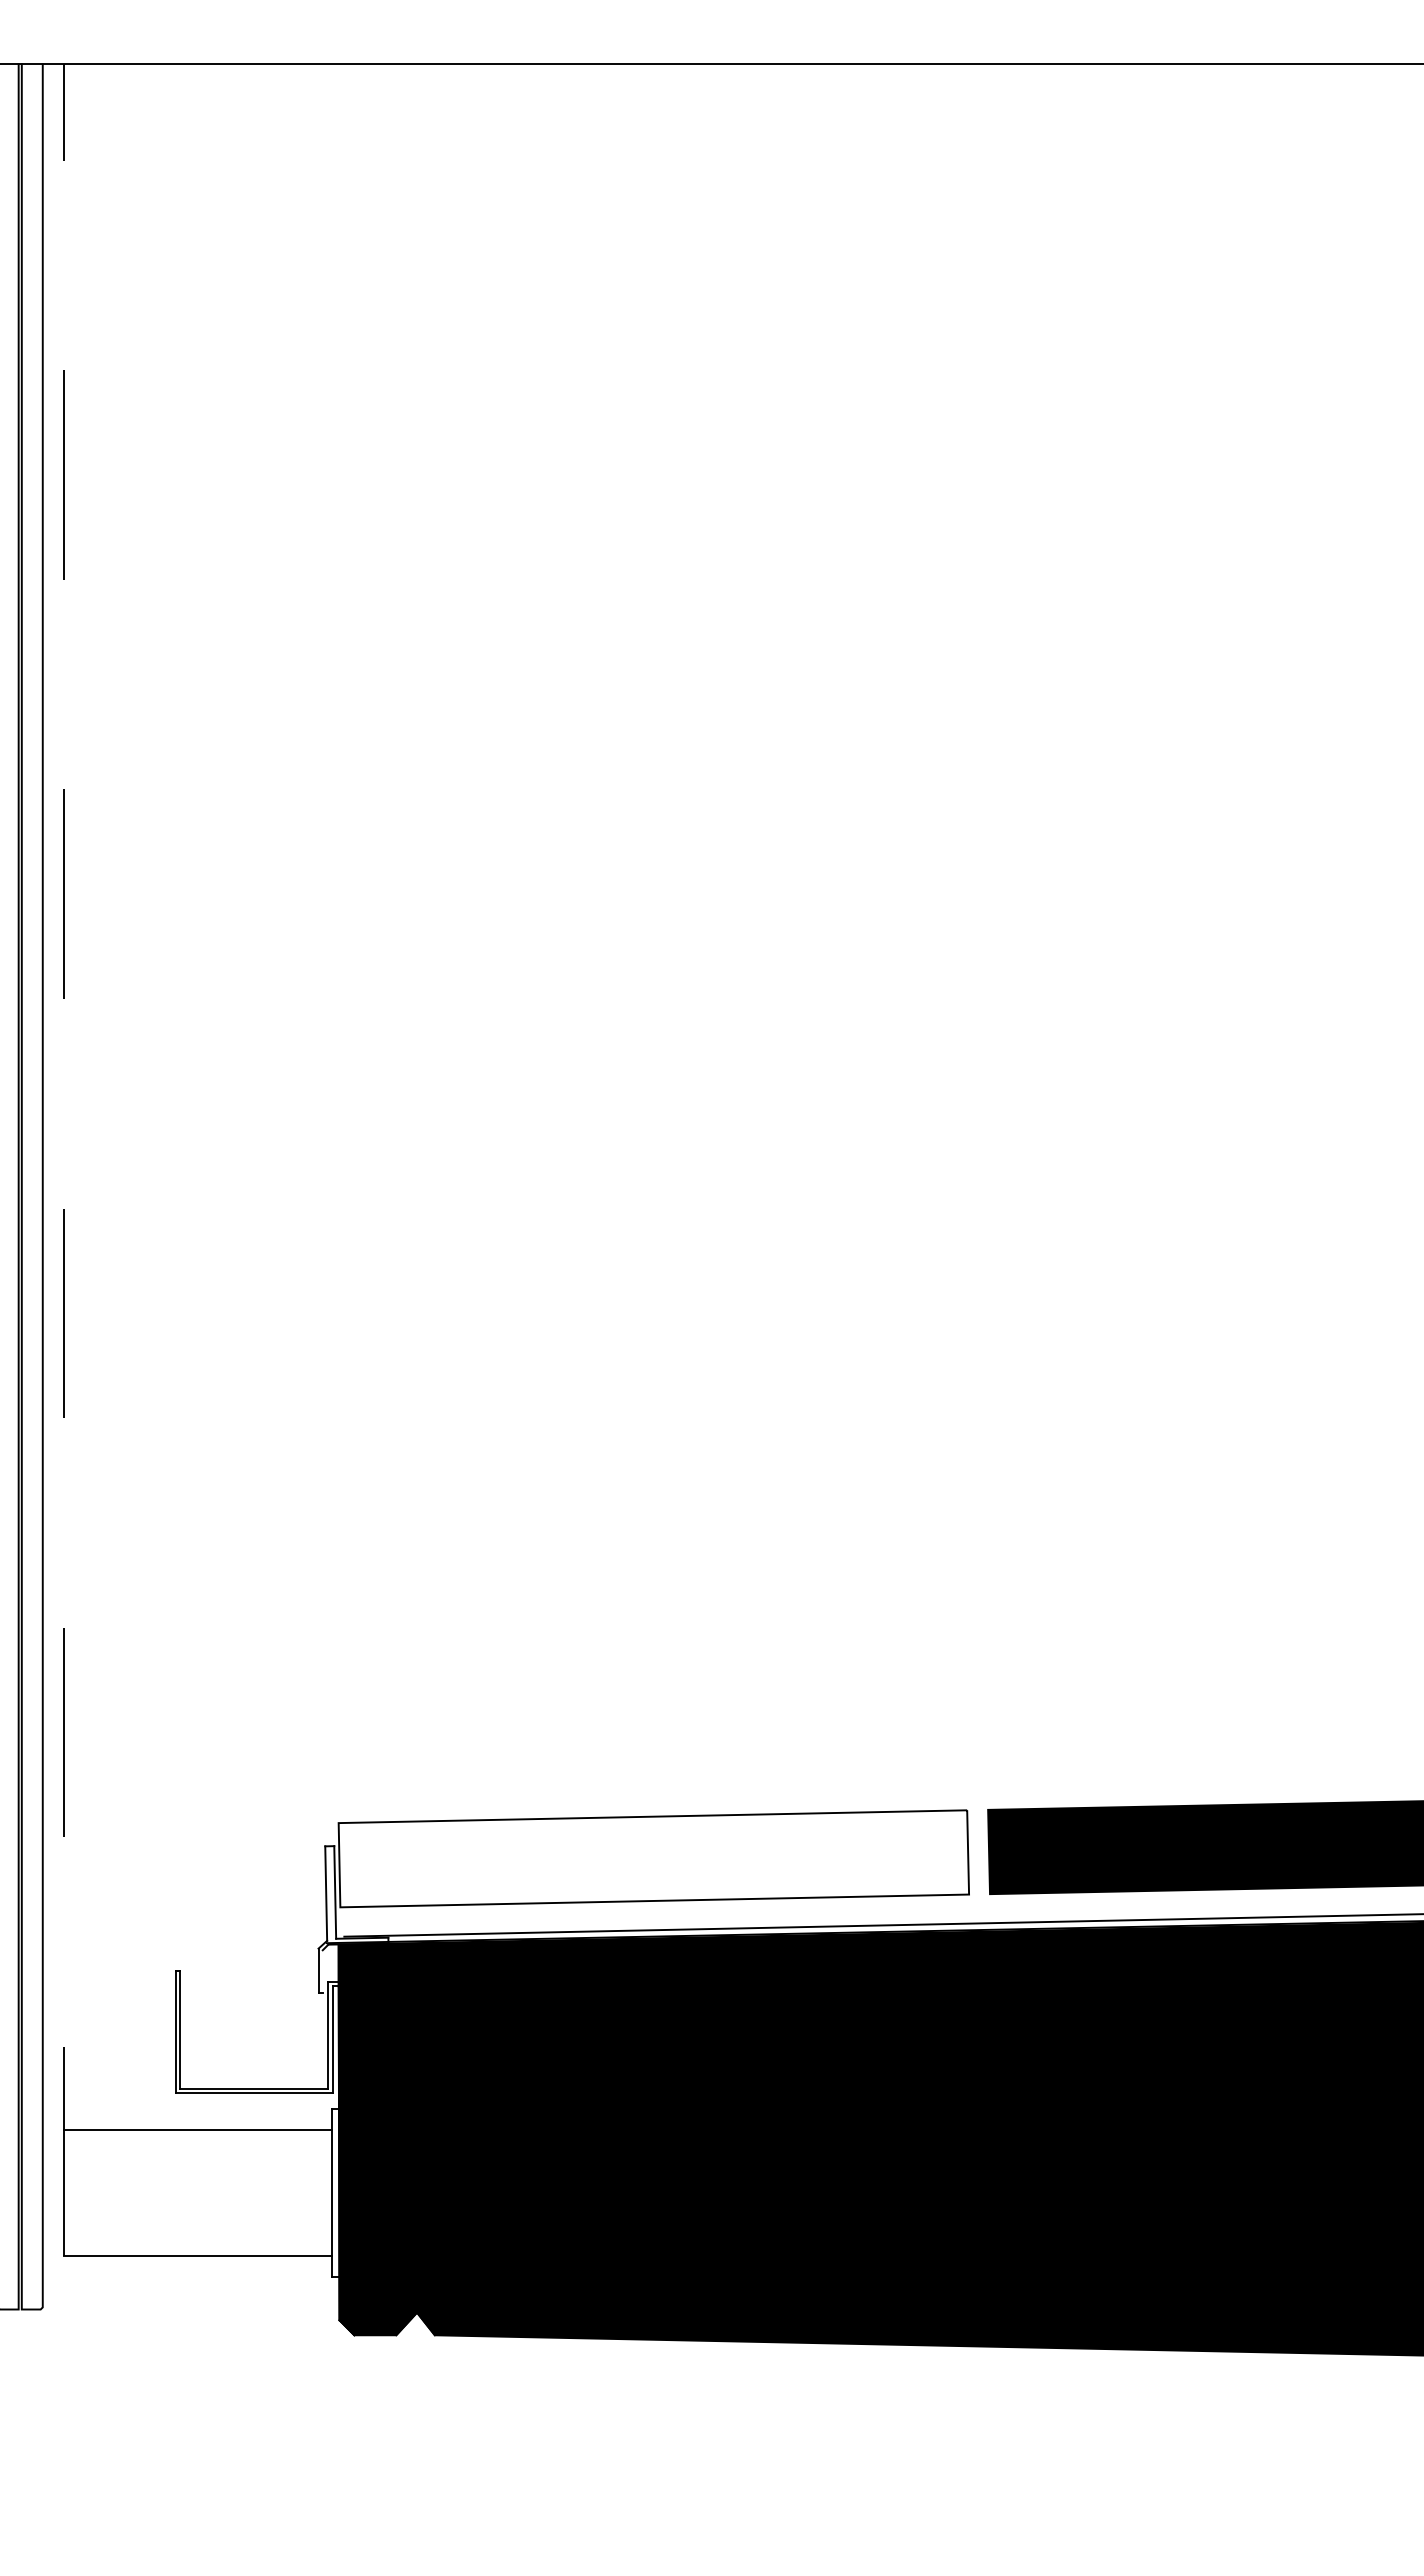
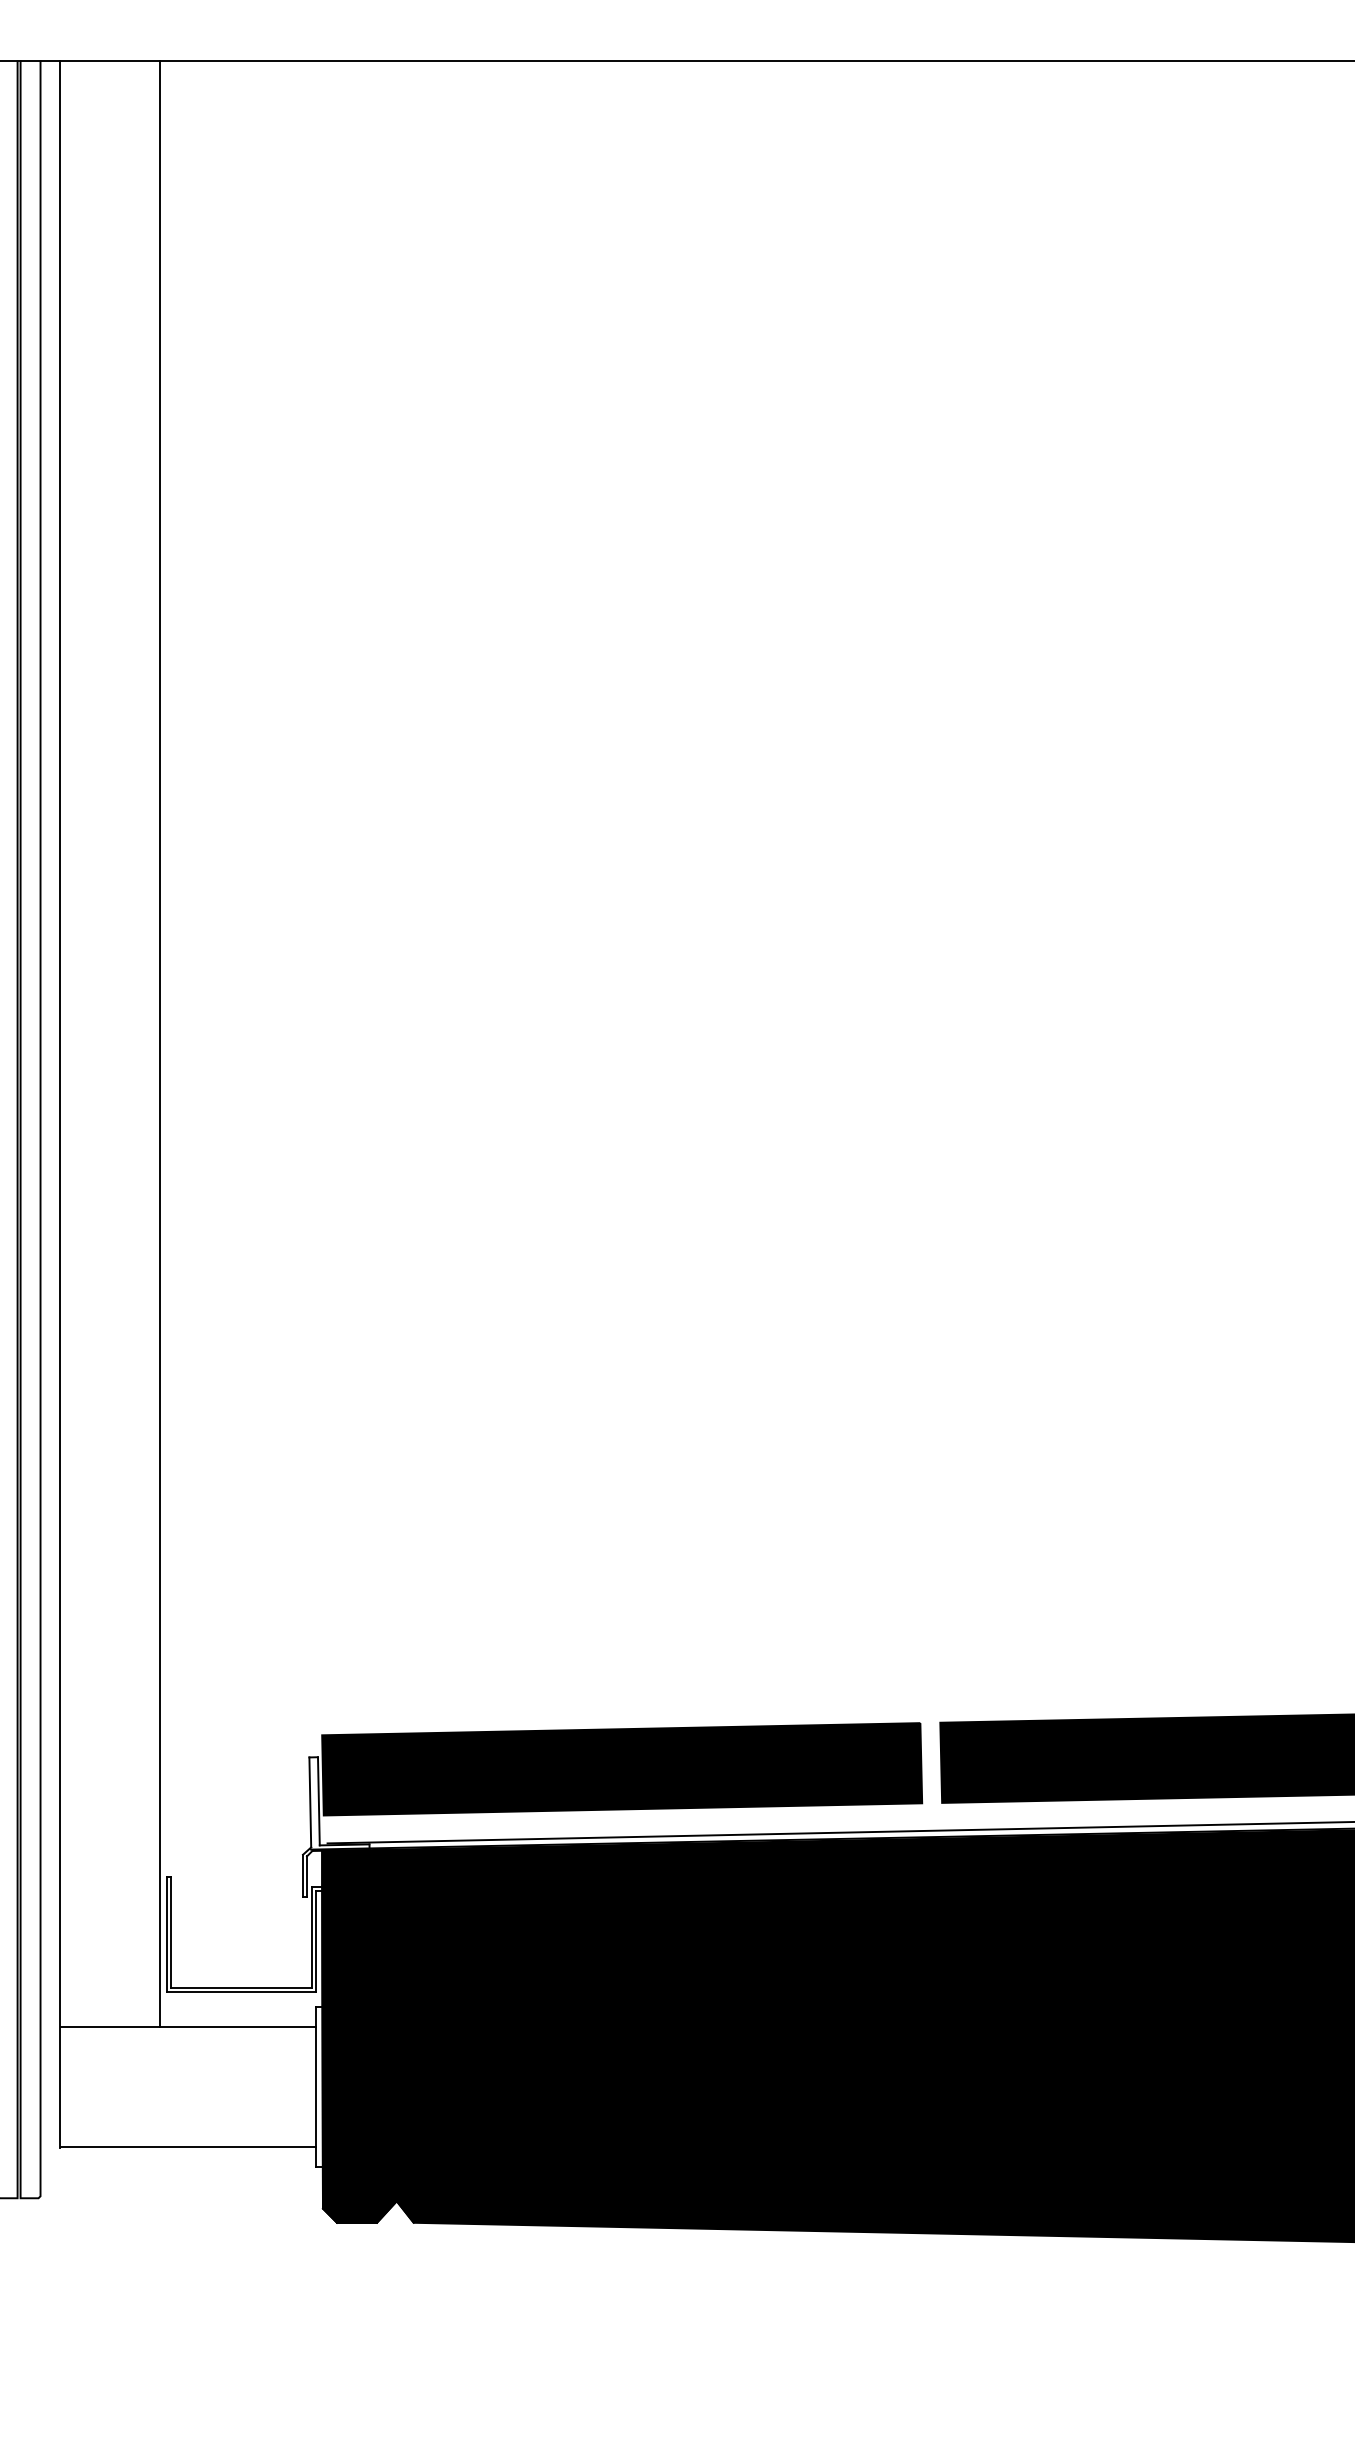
line: (168, 1096) -> (160, 1043), added
line: (63, 1159) -> (60, 1103), dashed -> solid
fill: (653, 1858) -> (621, 1769), added
line: (322, 1971) -> (306, 1876), added

